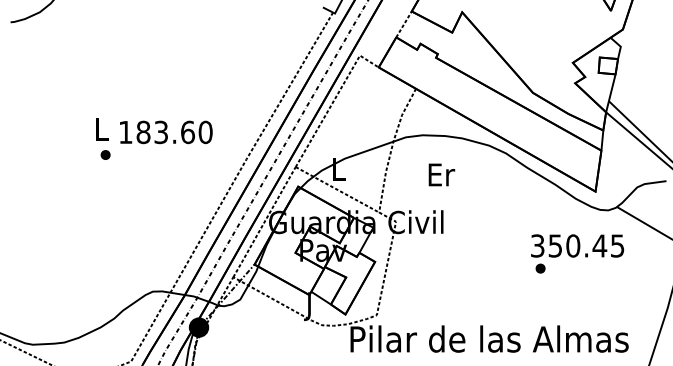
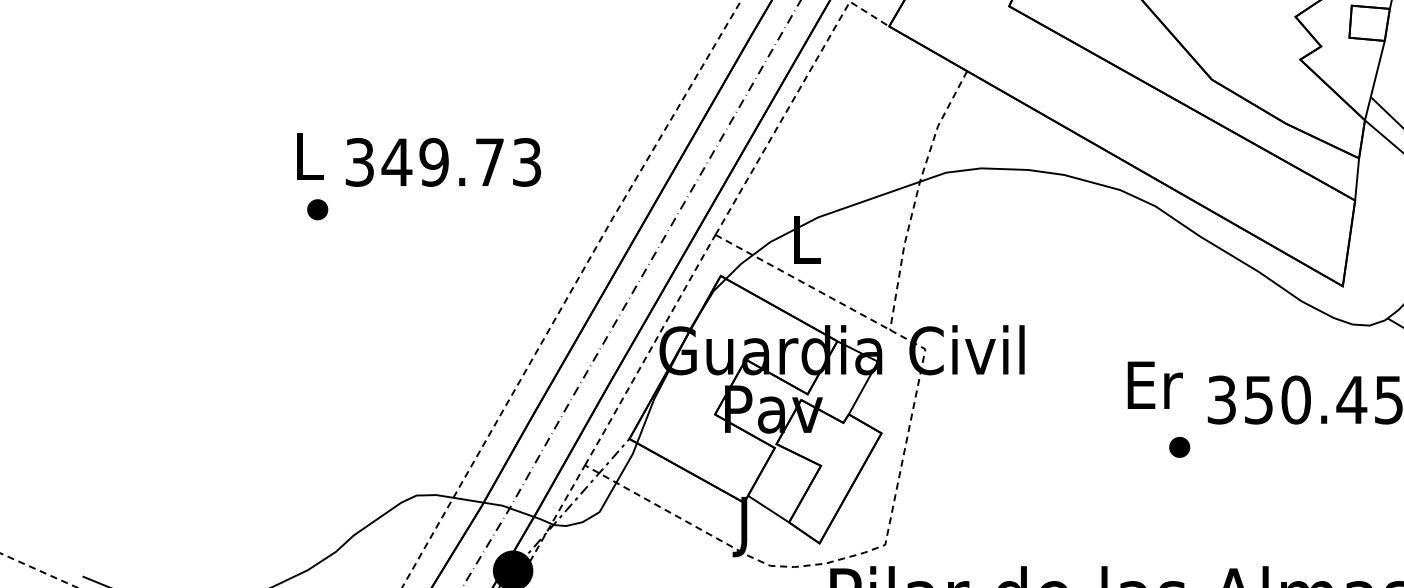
text: (165, 132) -> (442, 162), 183.60 -> 349.73
text: (441, 174) -> (1154, 384), moved
part: (540, 268) -> (1179, 447), moved

